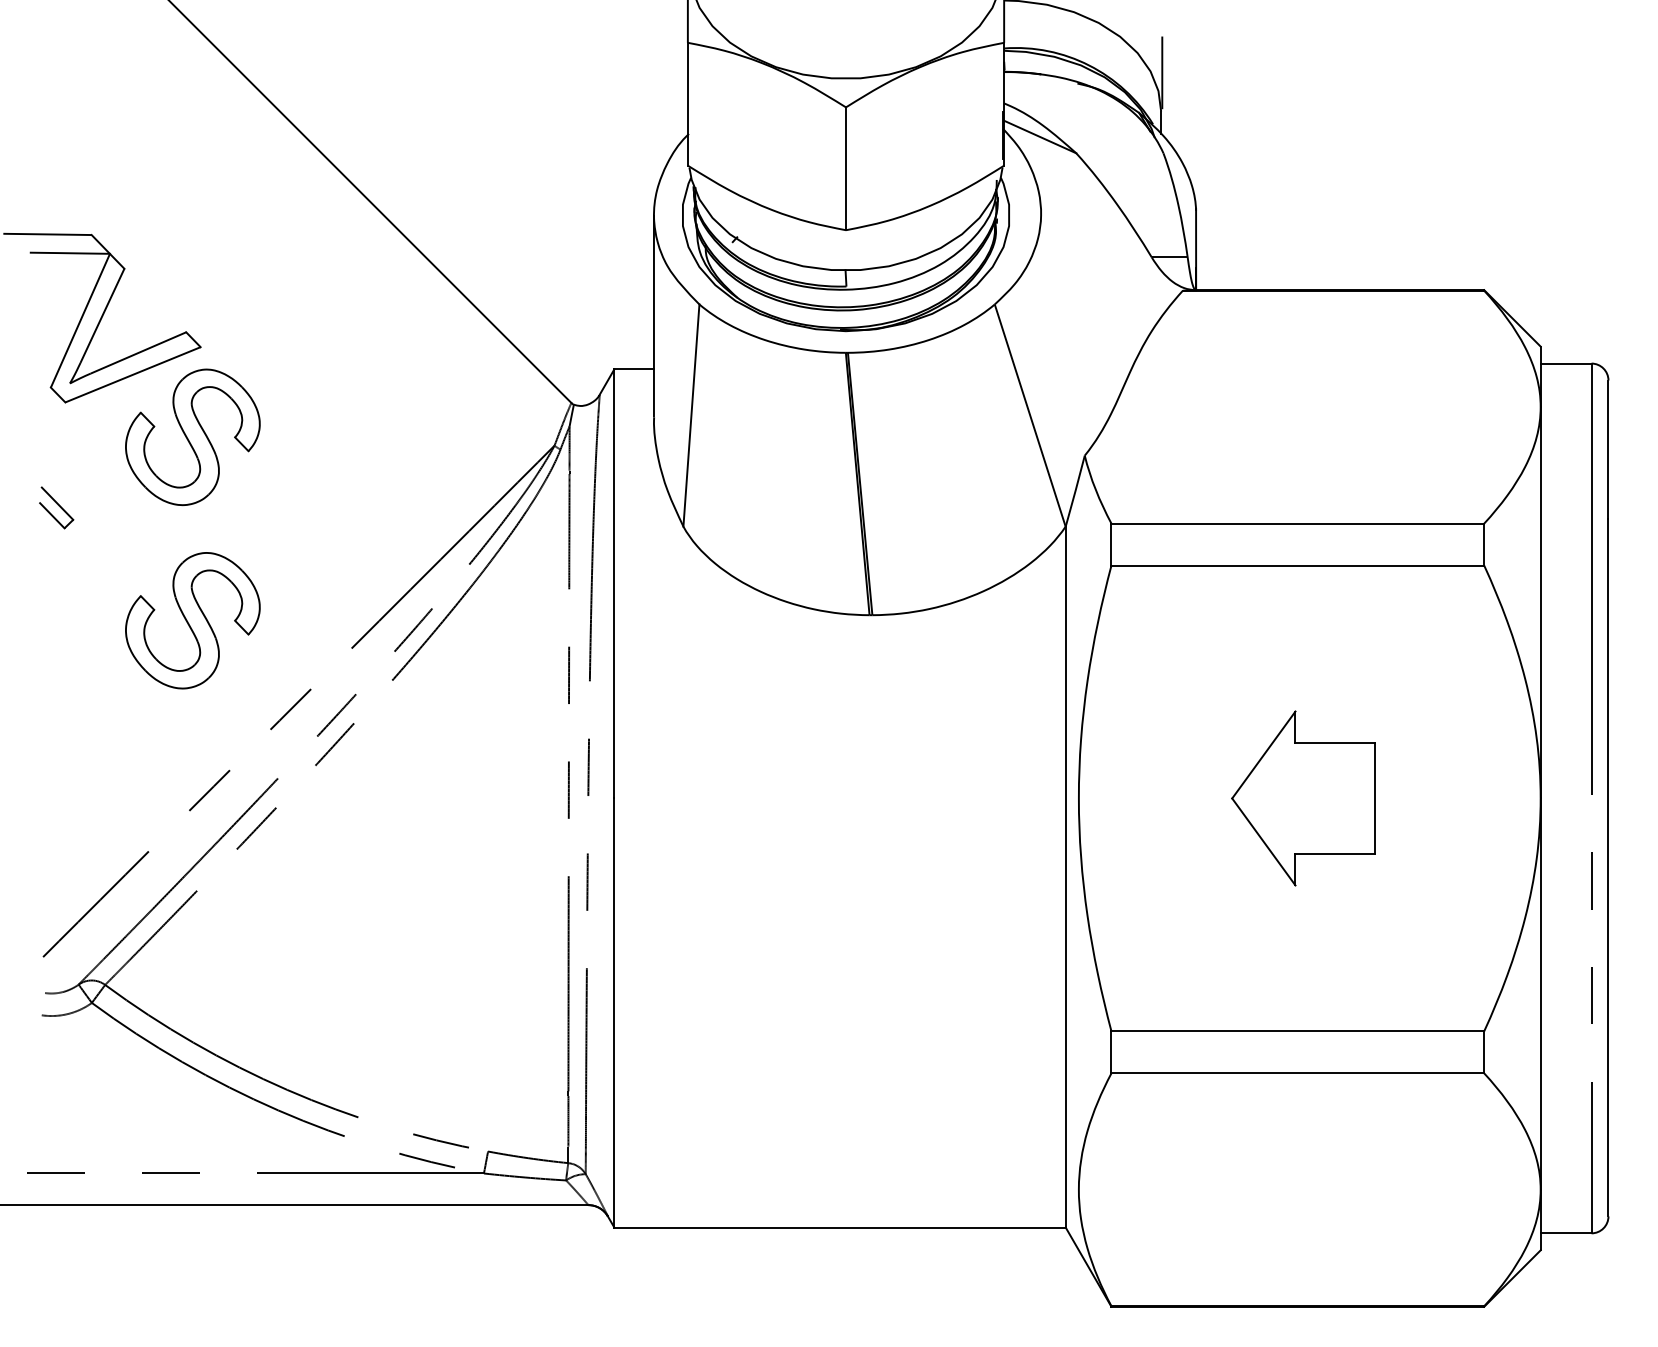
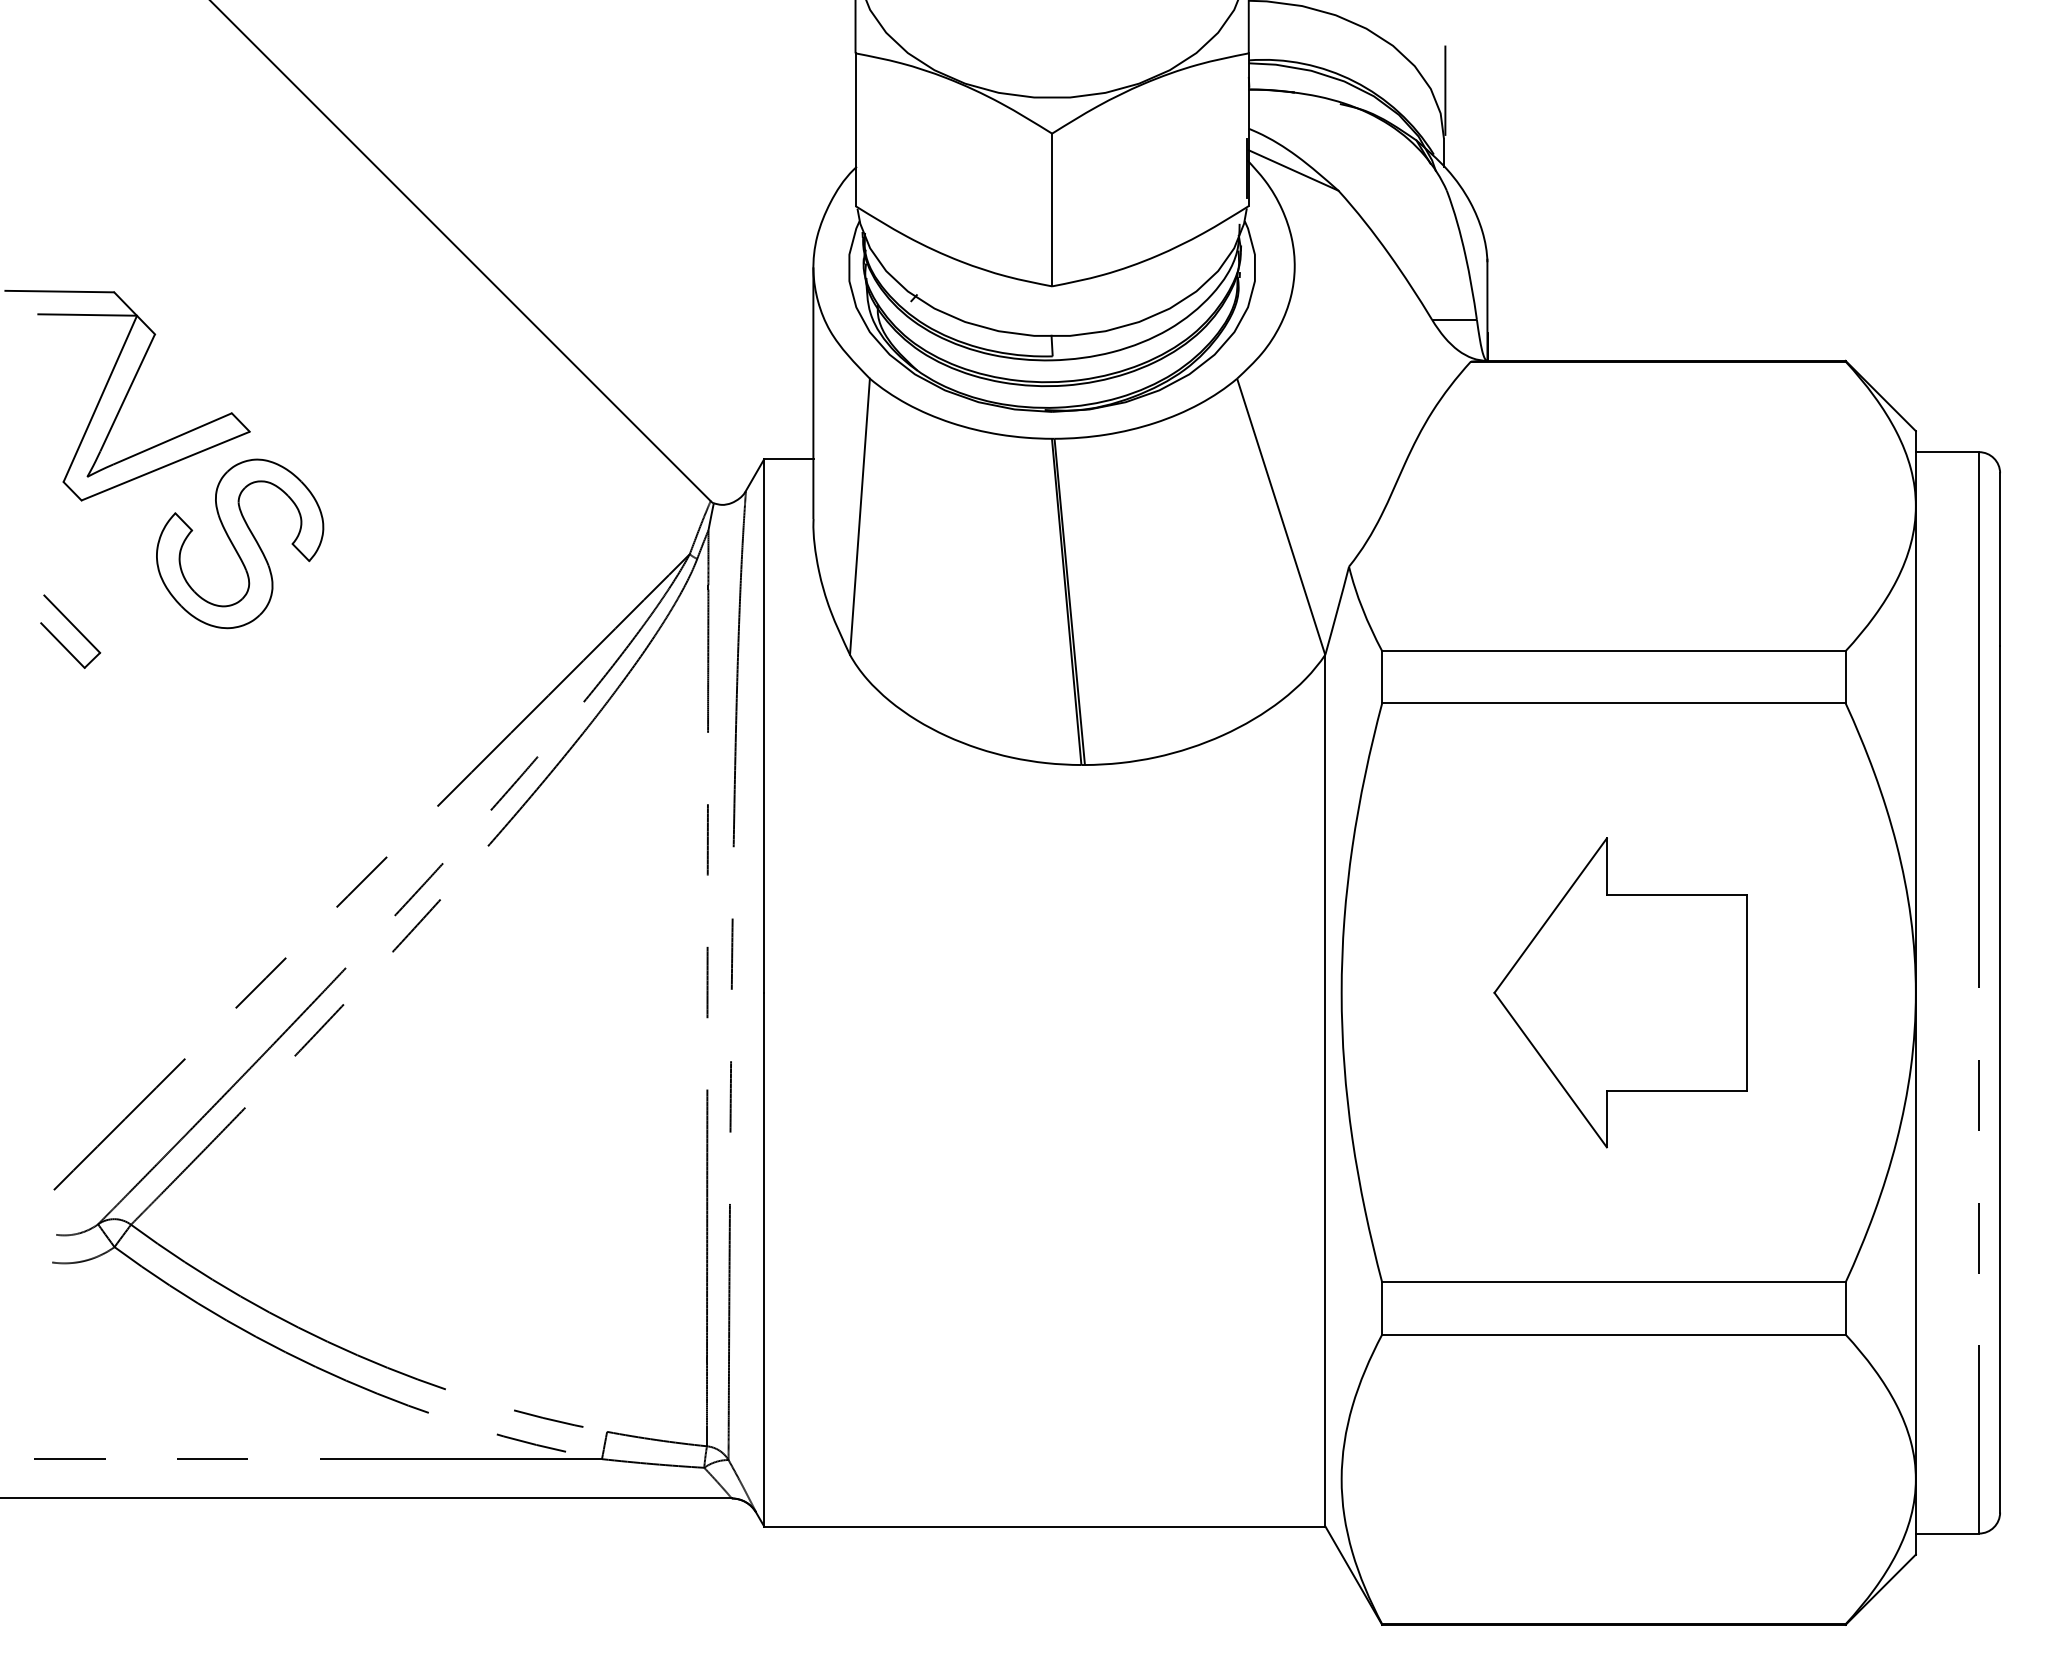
part: (56, 507) -> (70, 631), size x1.43
part: (193, 620) -> (240, 771), removed
part: (1303, 798) -> (1620, 992), size x1.43

